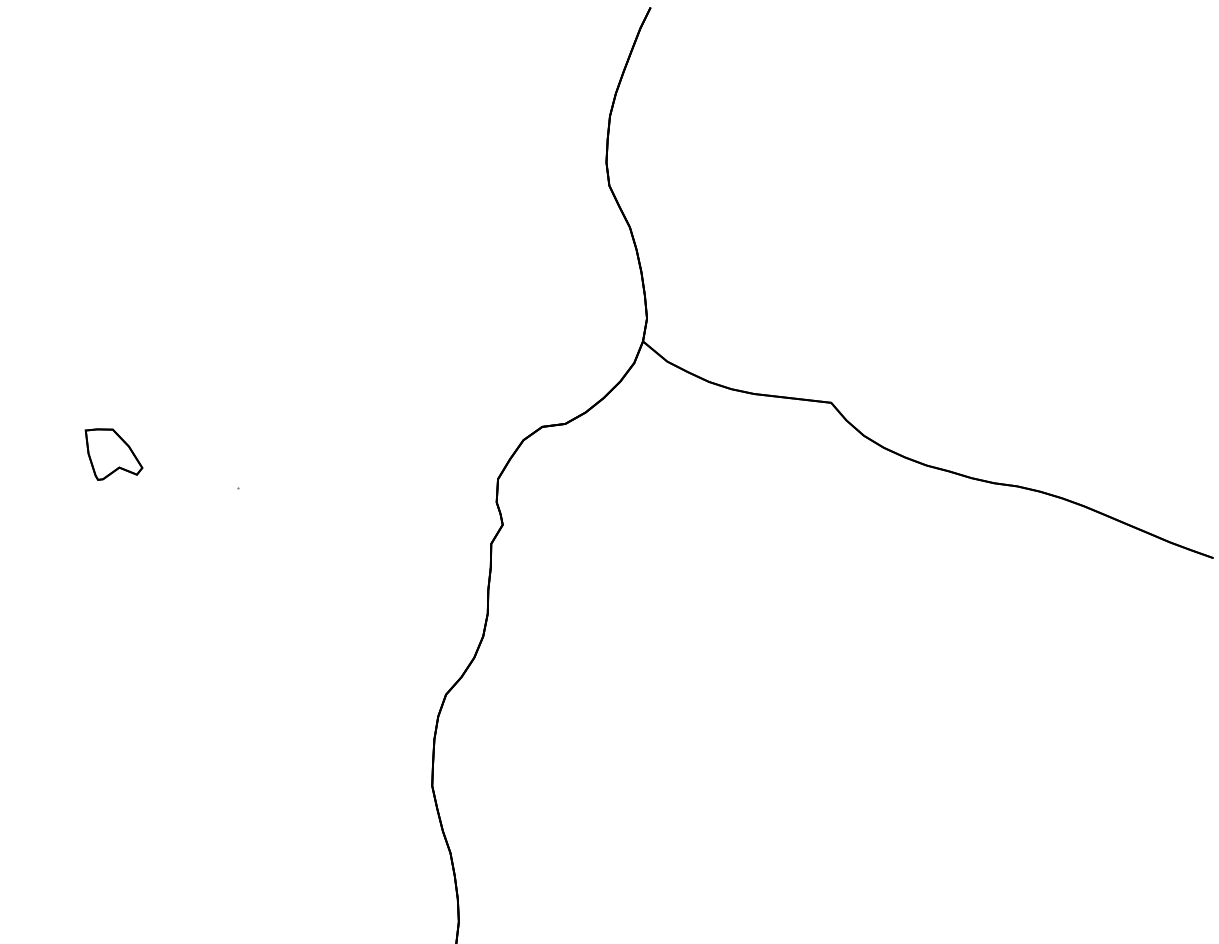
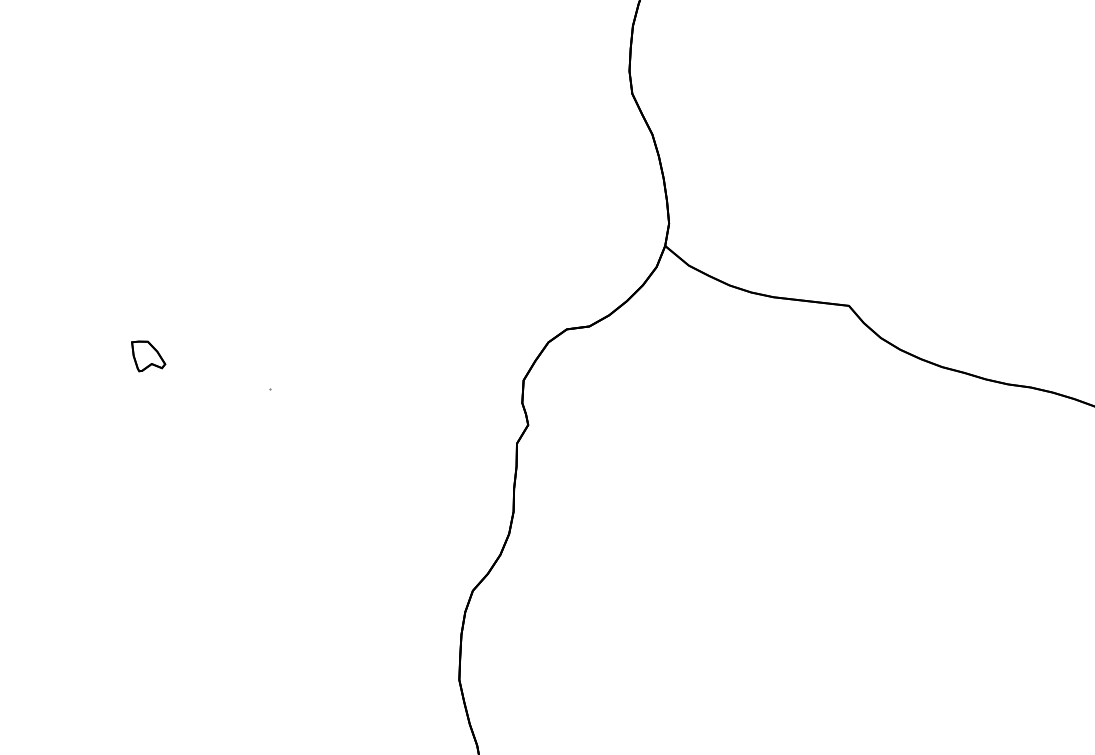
part: (113, 454) -> (148, 356), size x0.6

